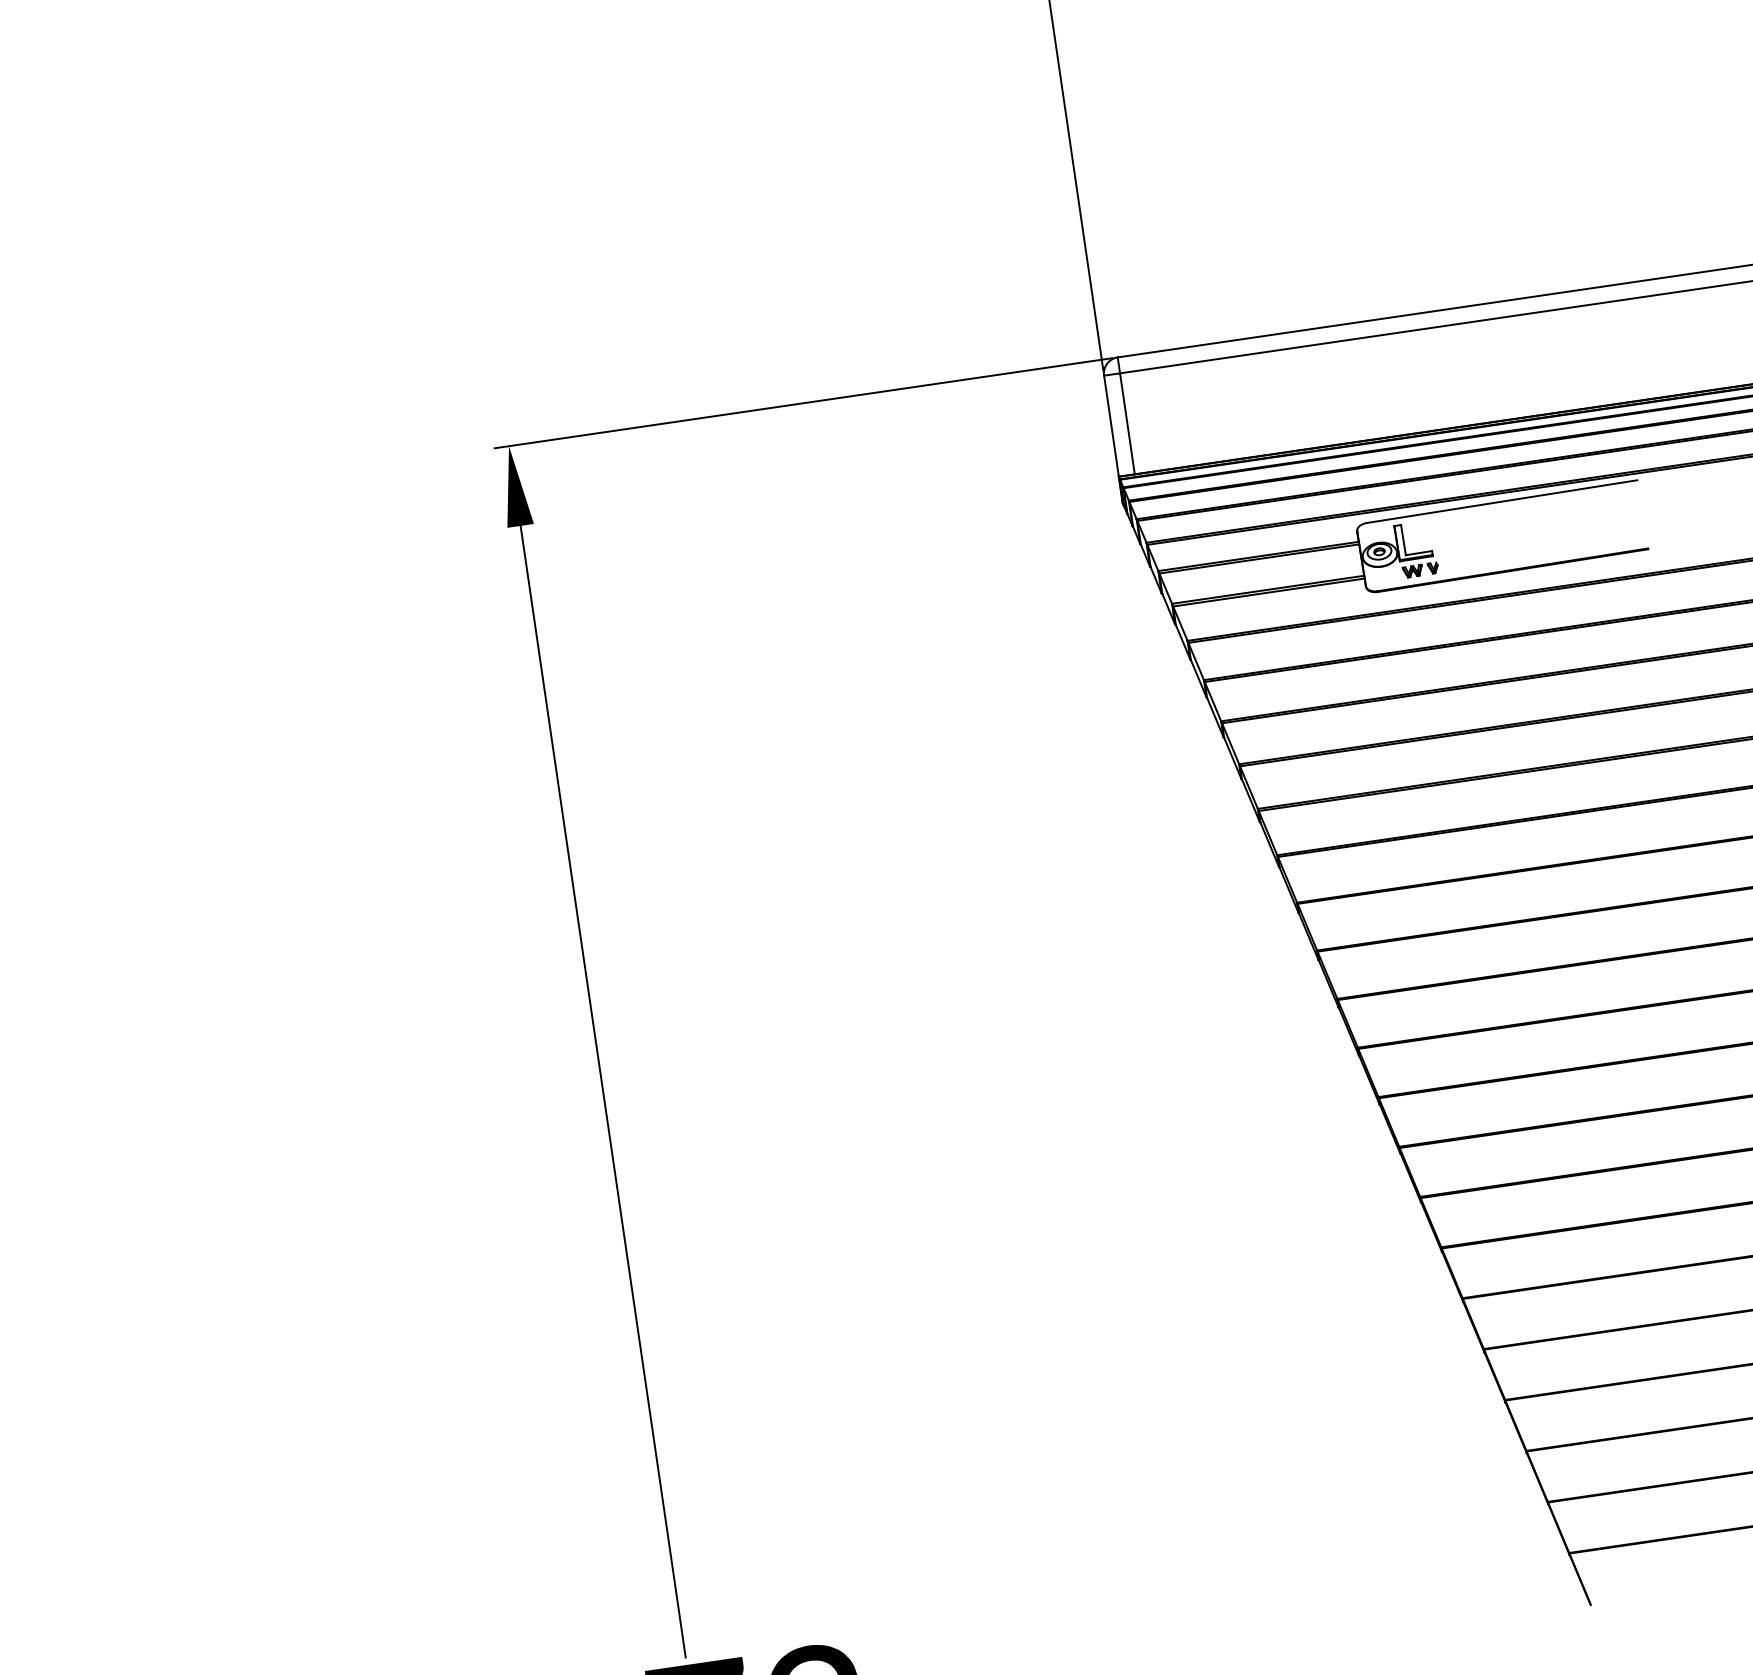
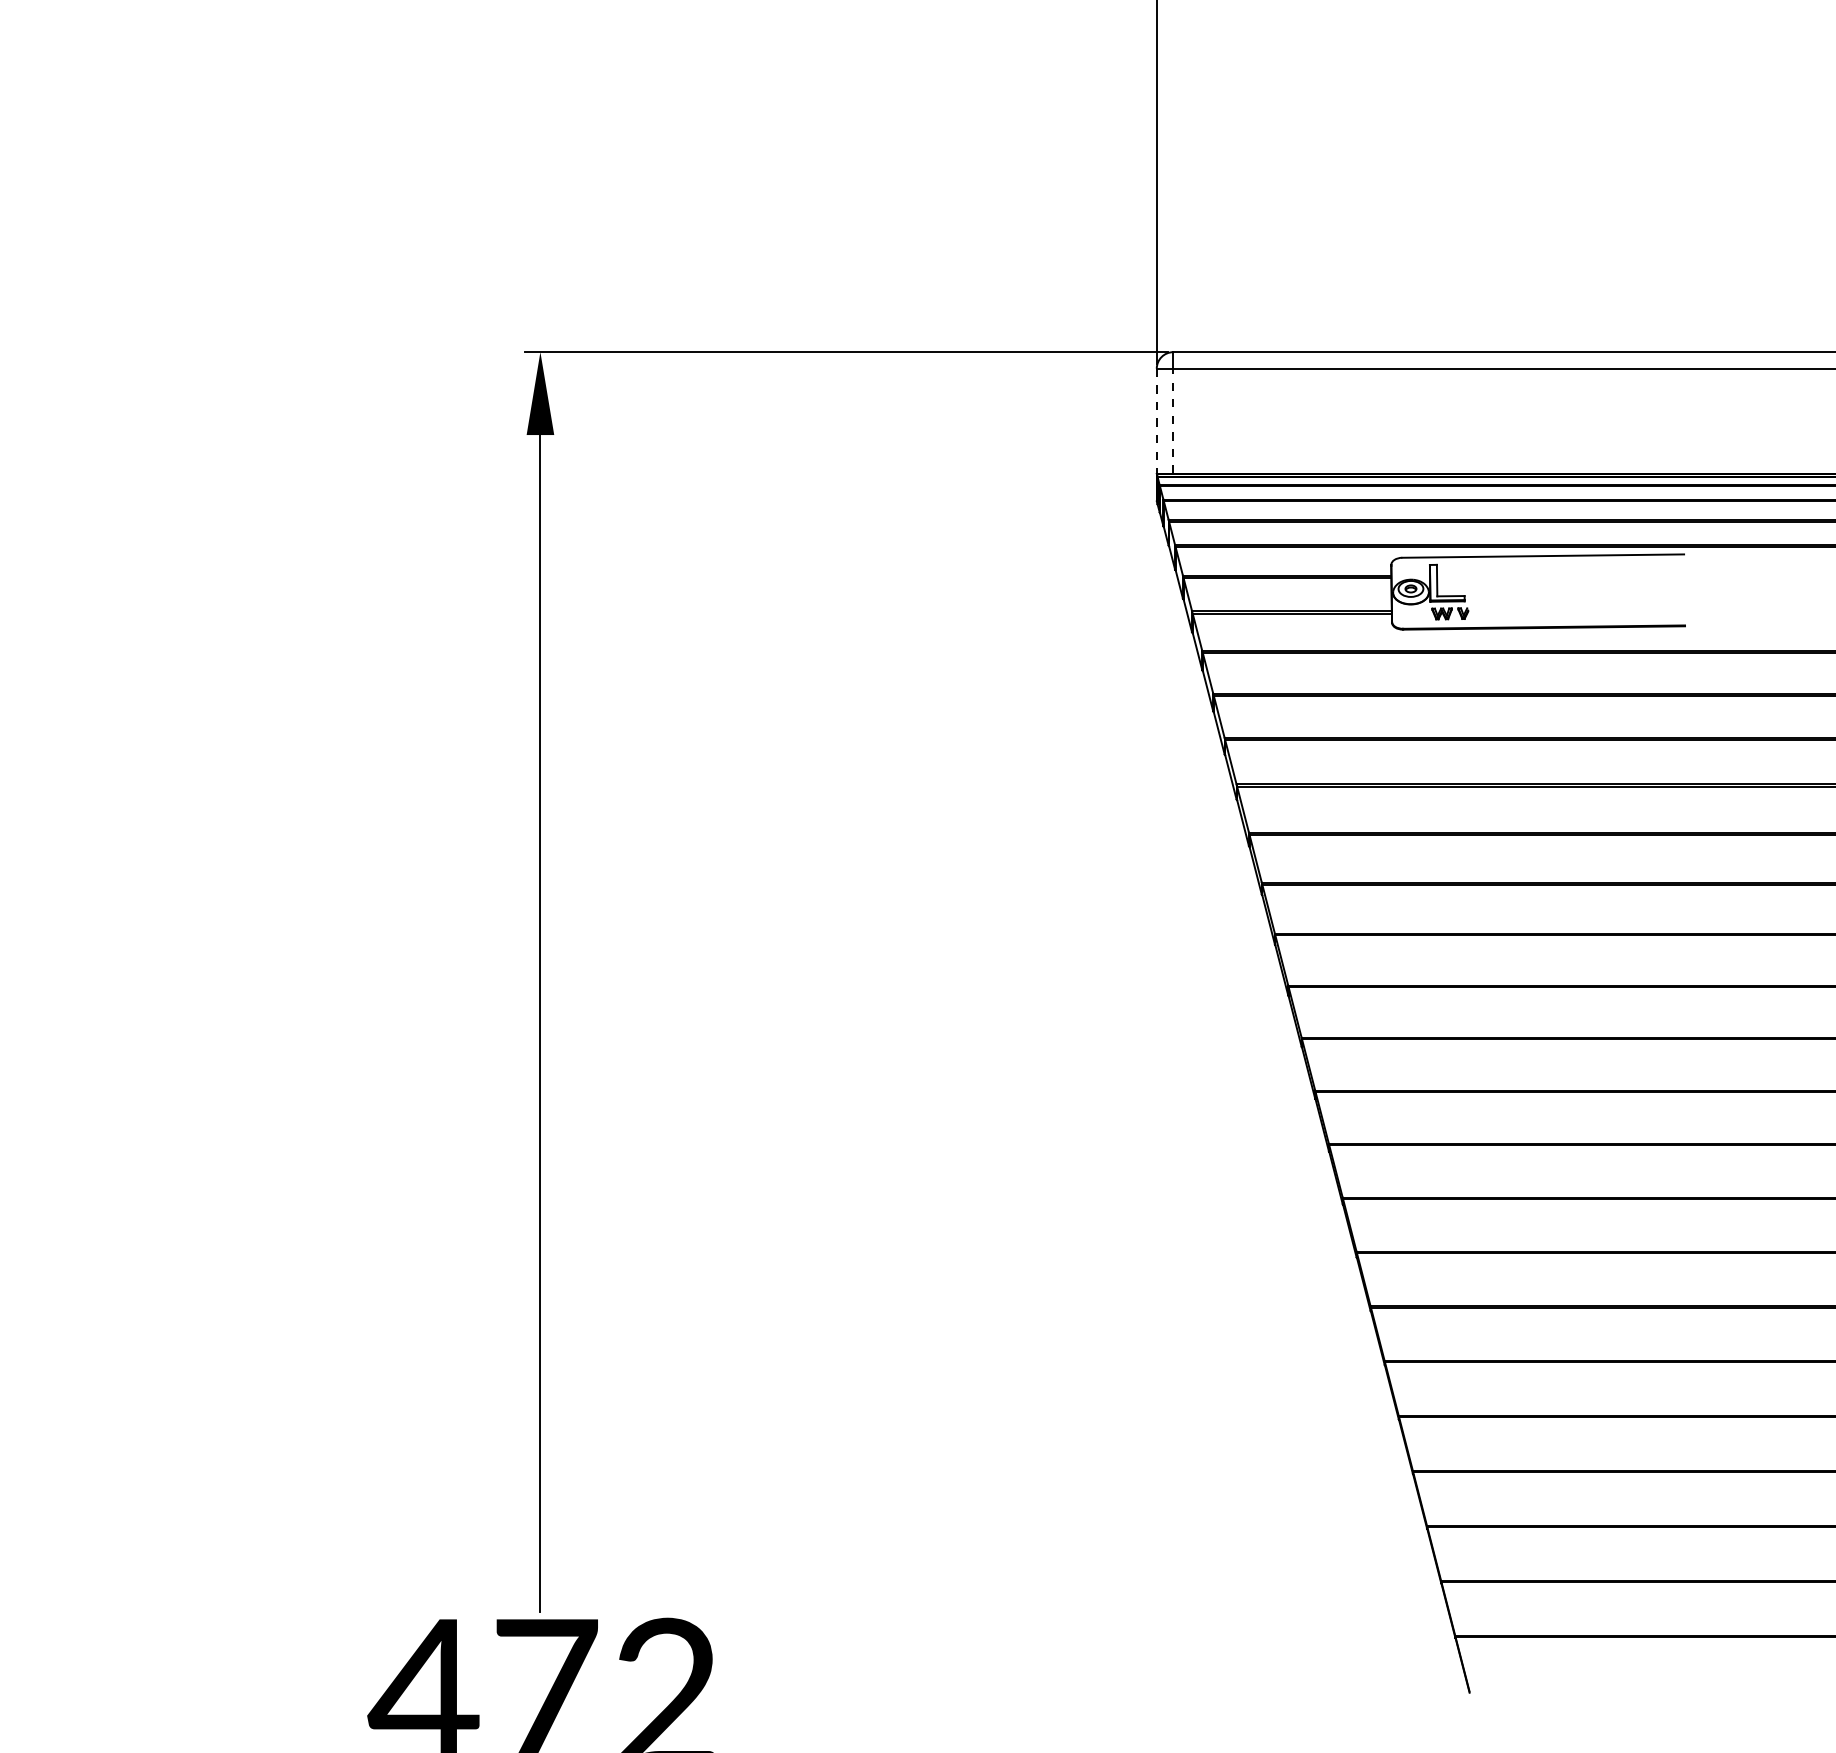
line: (1127, 424) -> (1173, 421), solid -> dashed
line: (1111, 426) -> (1156, 421), solid -> dashed

